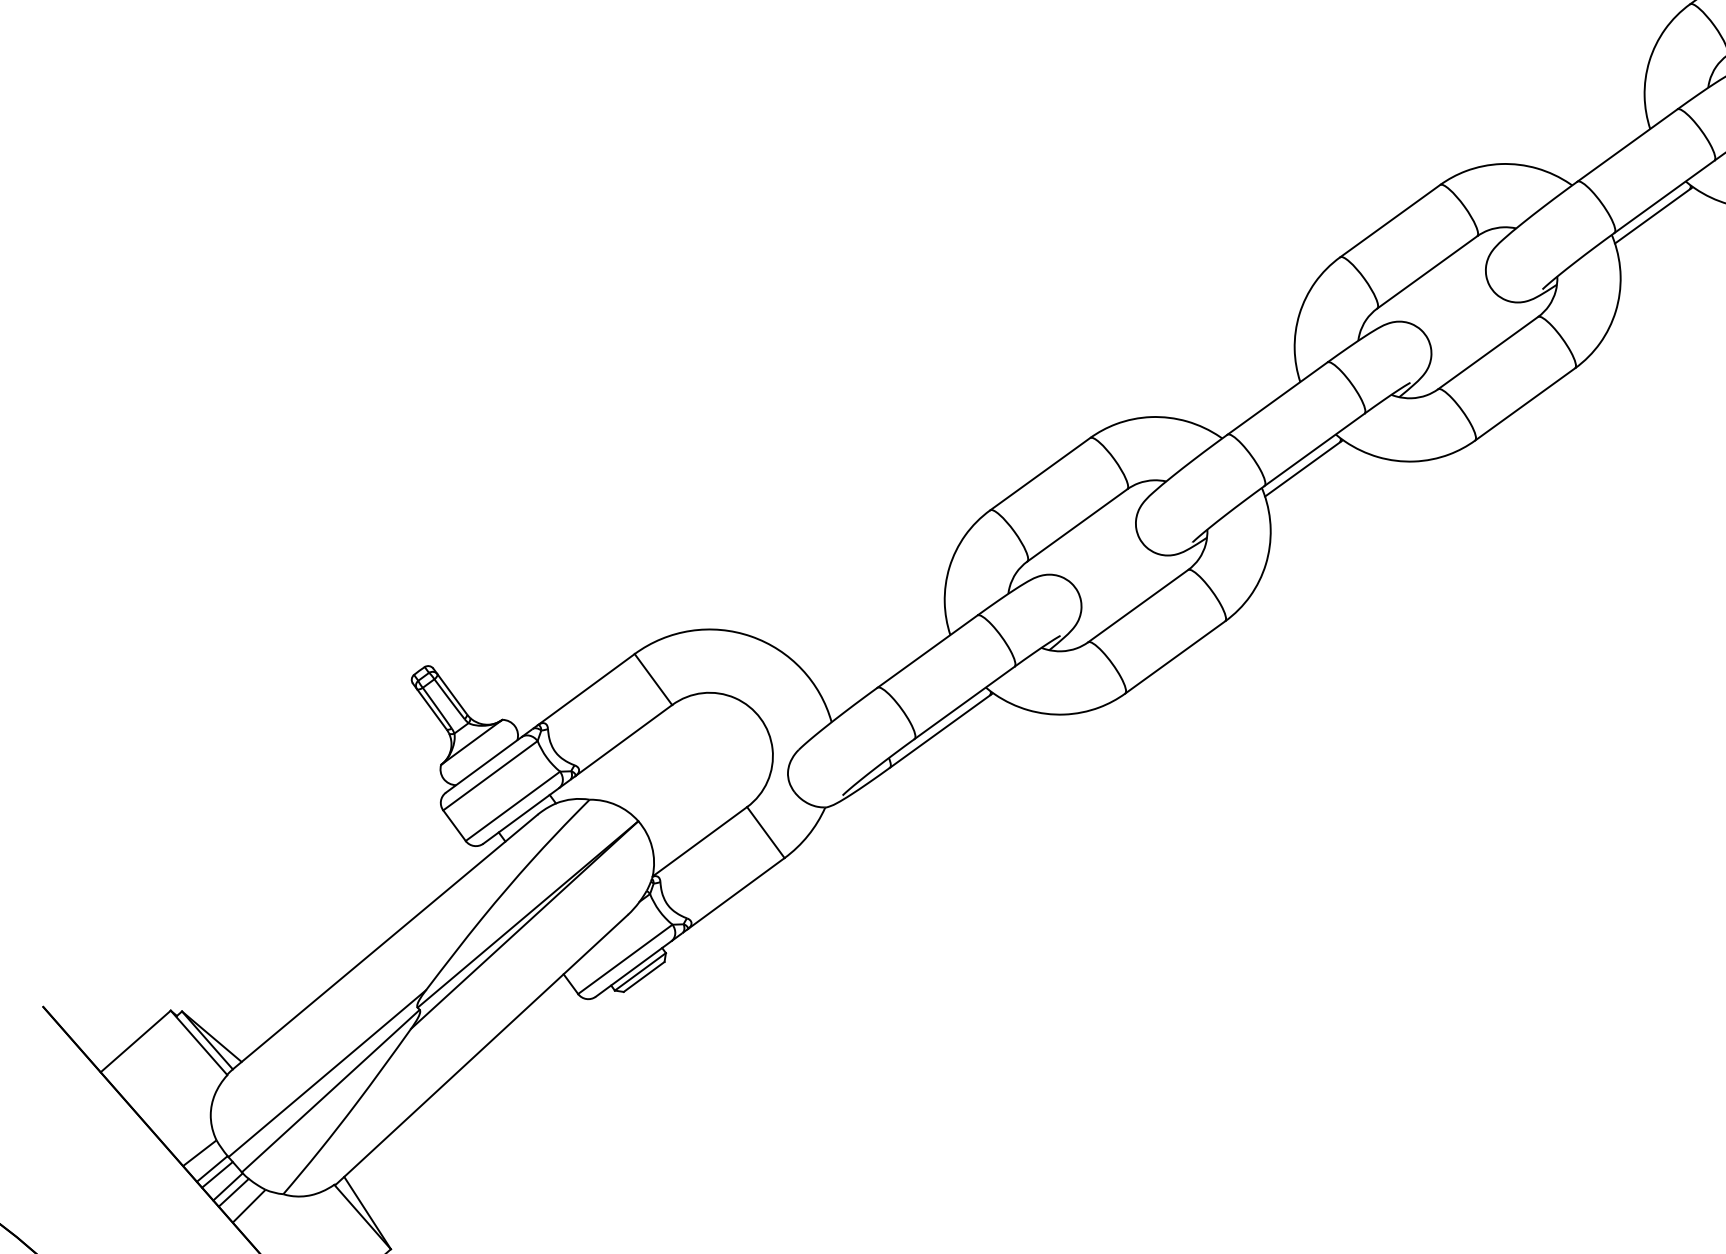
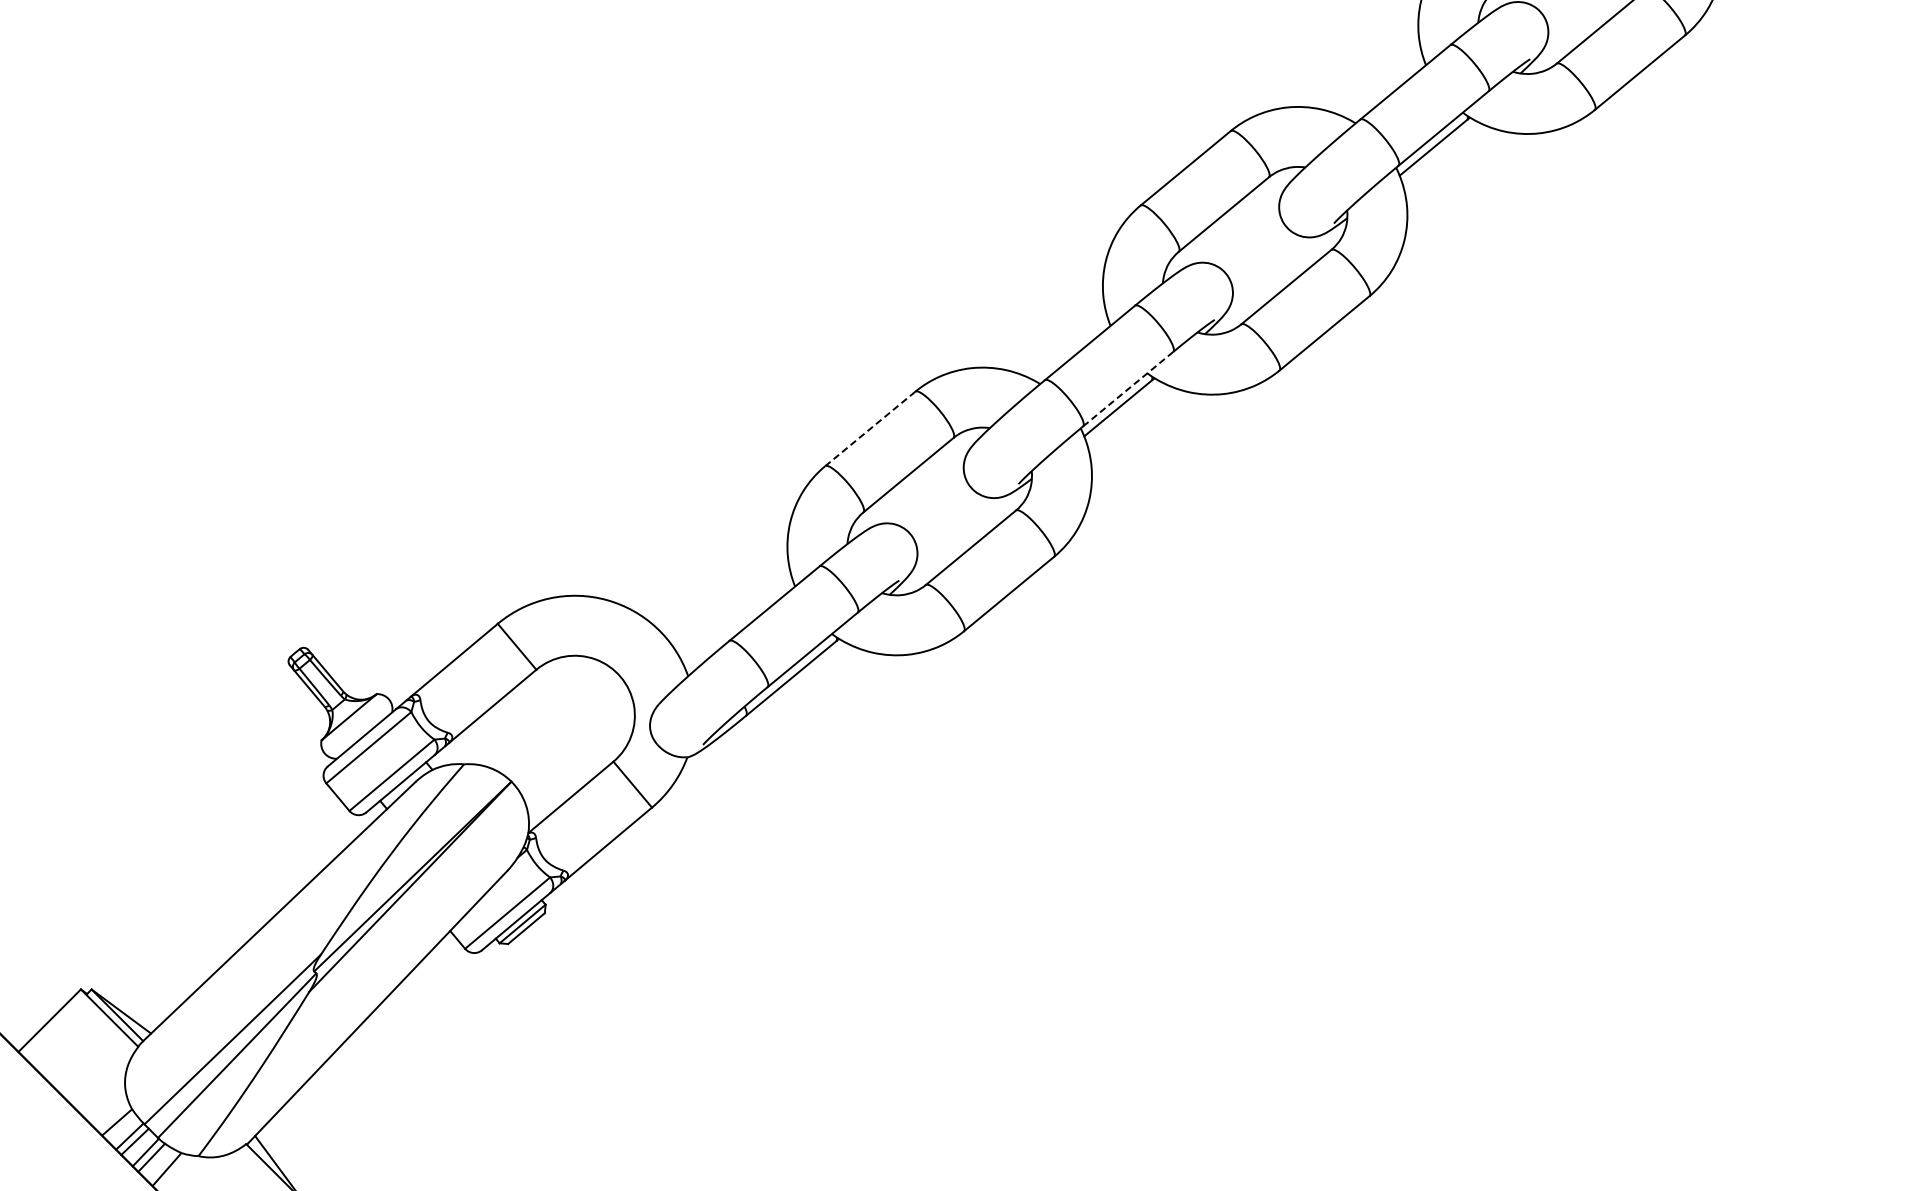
line: (1314, 449) -> (1128, 388), solid -> dashed
line: (1039, 474) -> (869, 429), solid -> dashed

